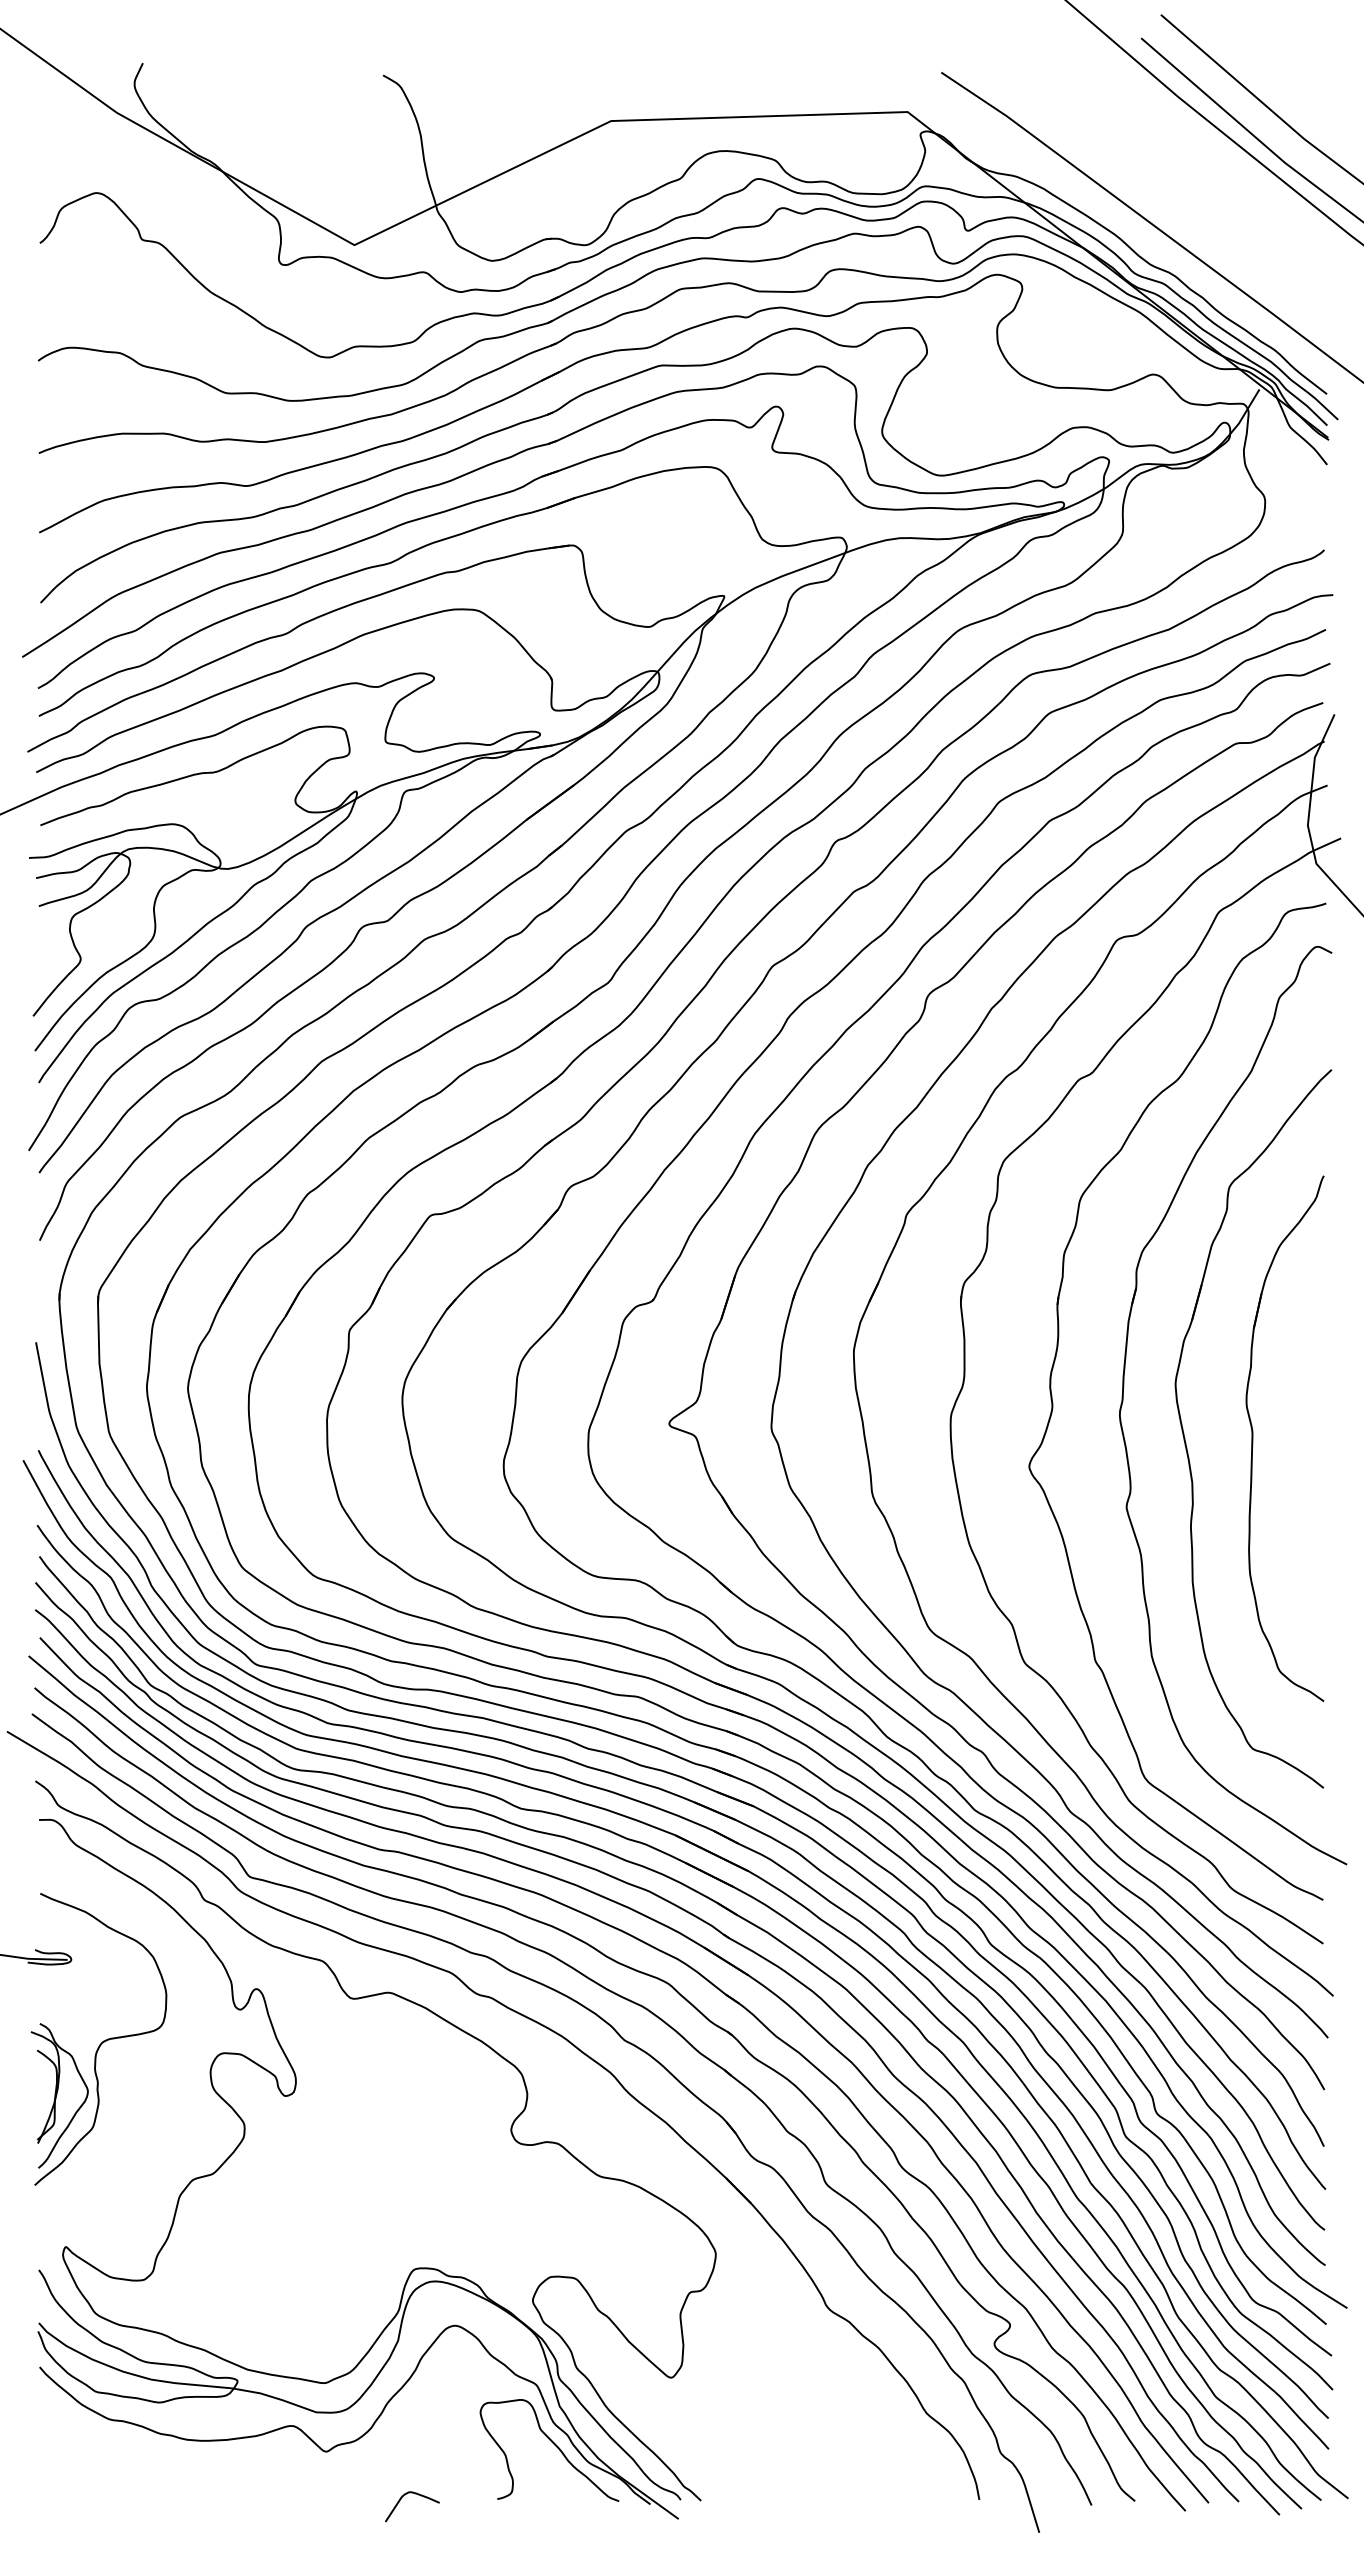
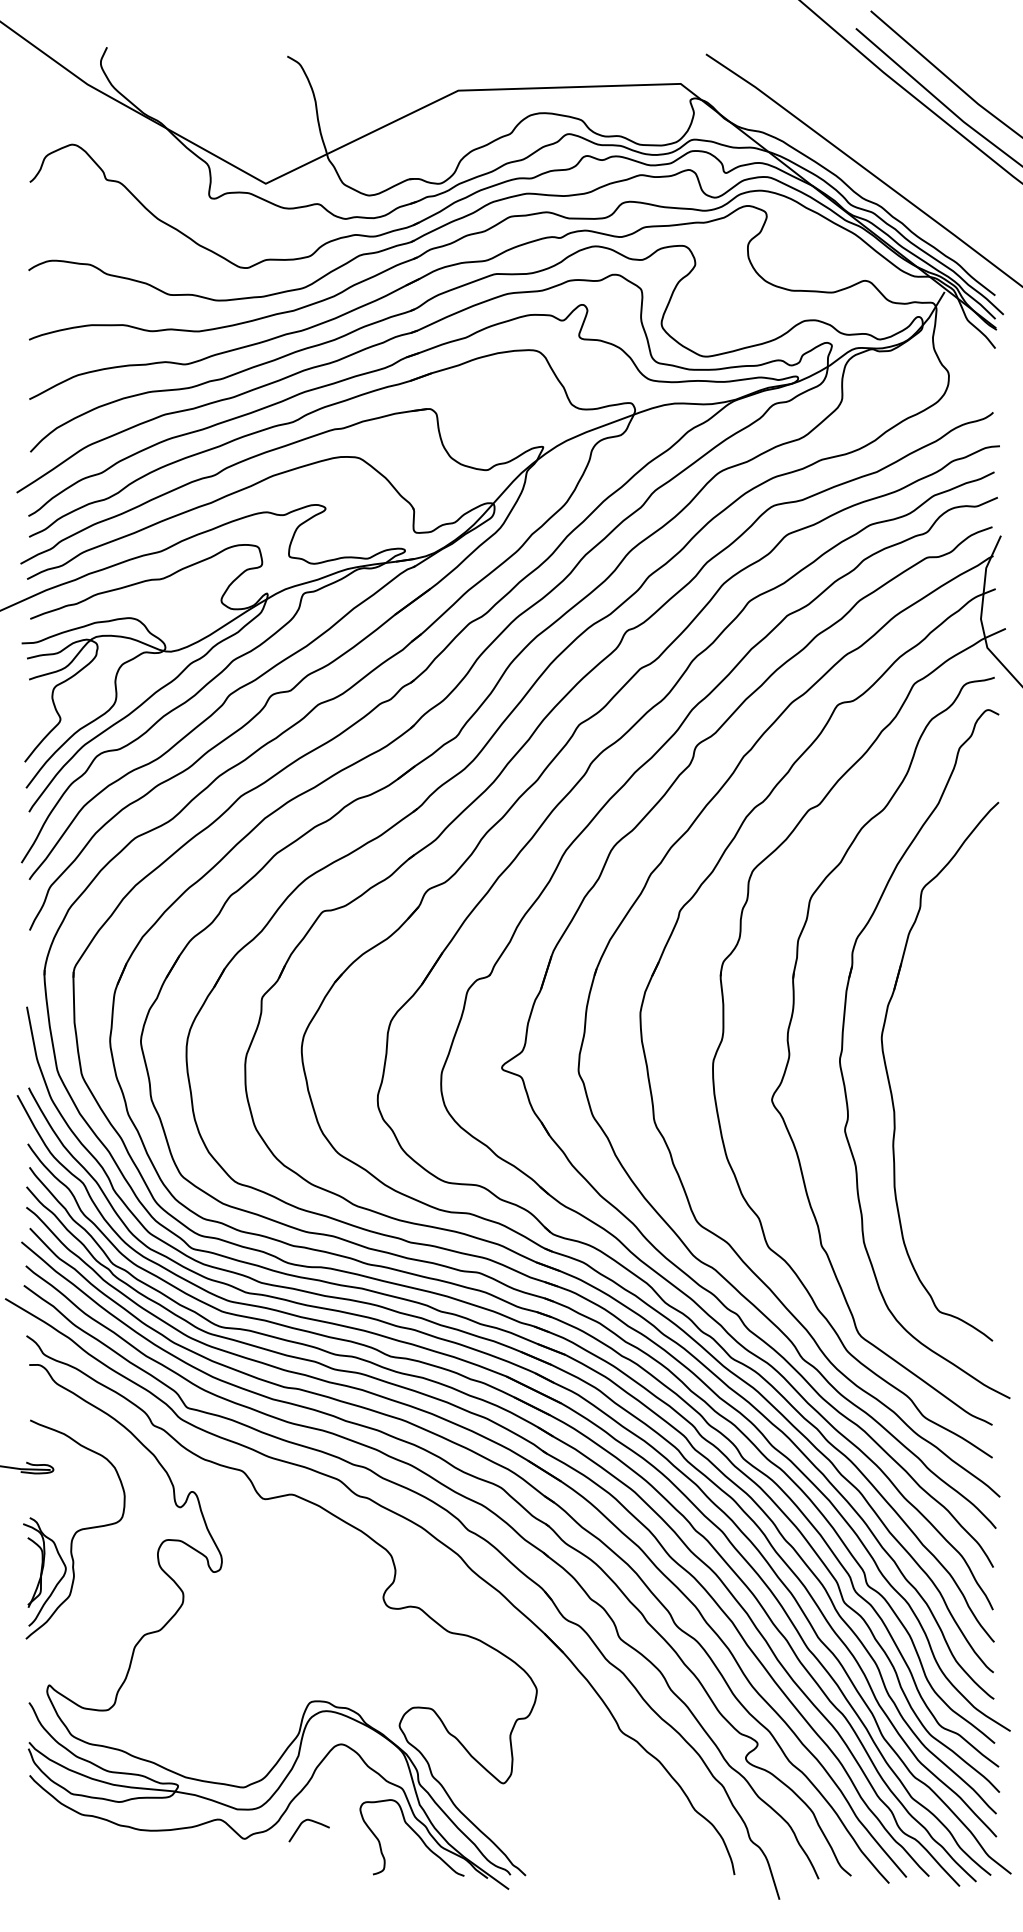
part: (1253, 1438) -> (940, 1078), removed
curve: (415, 2494) -> (311, 1821), moved

